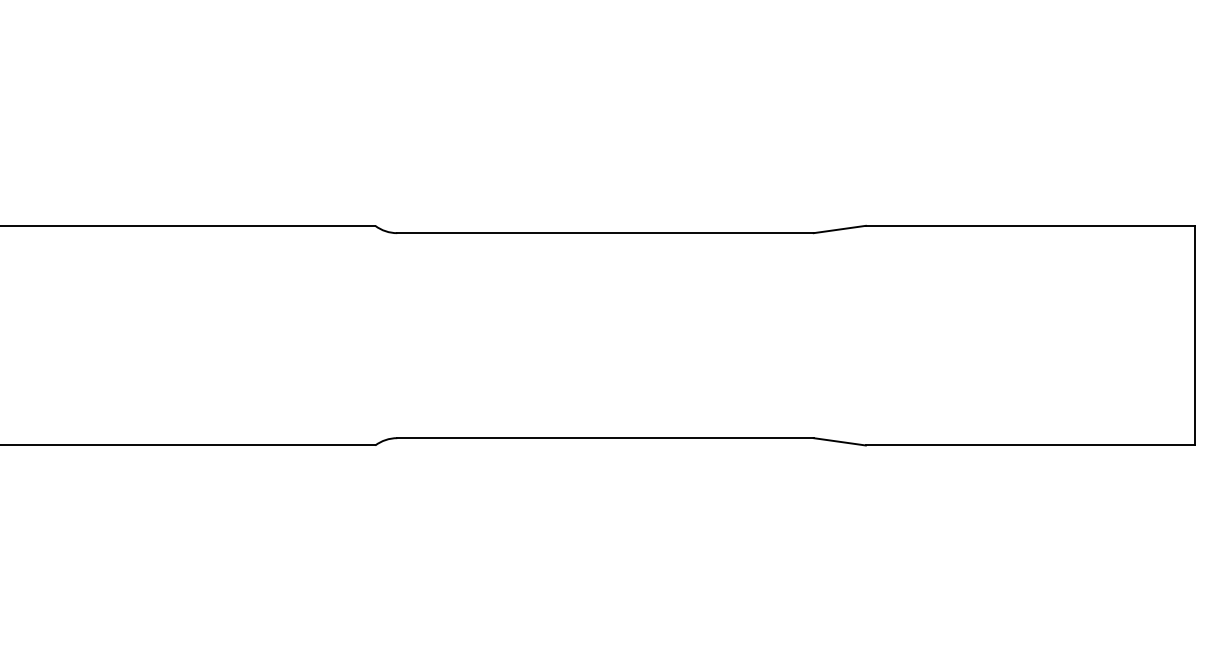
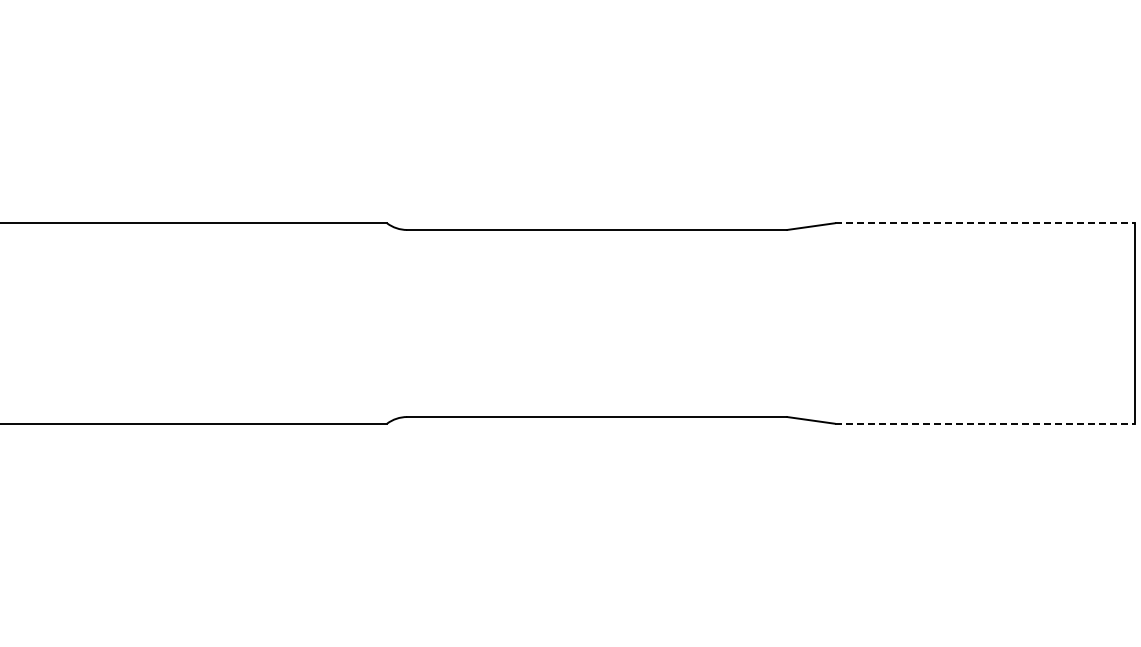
line: (1031, 226) -> (985, 223), solid -> dashed
line: (1031, 445) -> (985, 423), solid -> dashed

